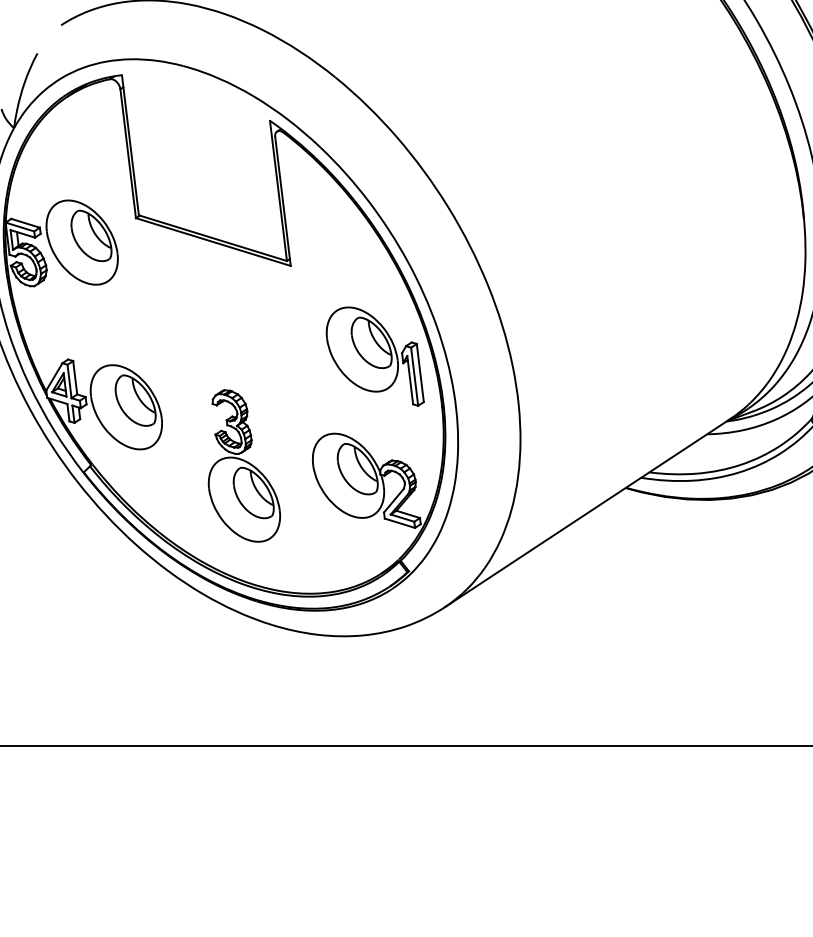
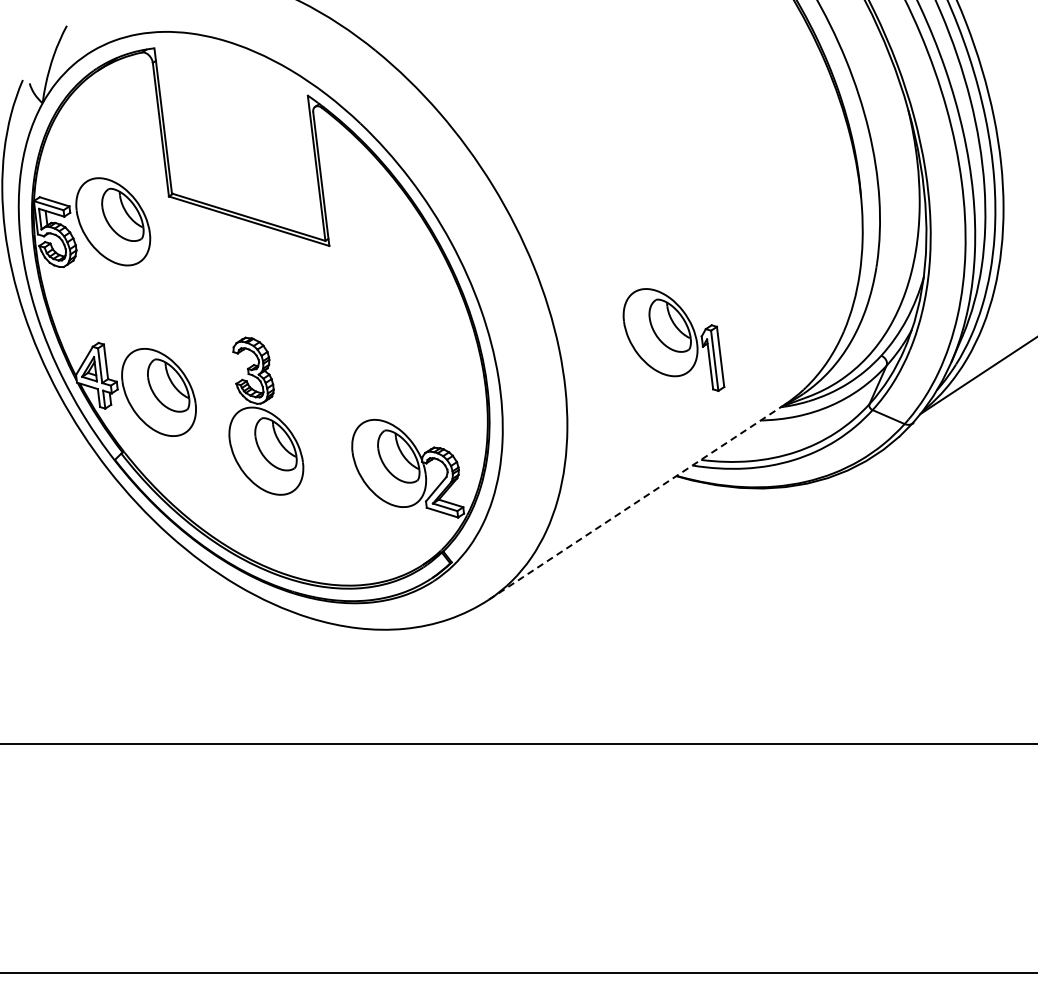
part: (374, 356) -> (673, 339), moved
part: (244, 465) -> (266, 415), moved
line: (587, 513) -> (636, 502), solid -> dashed

